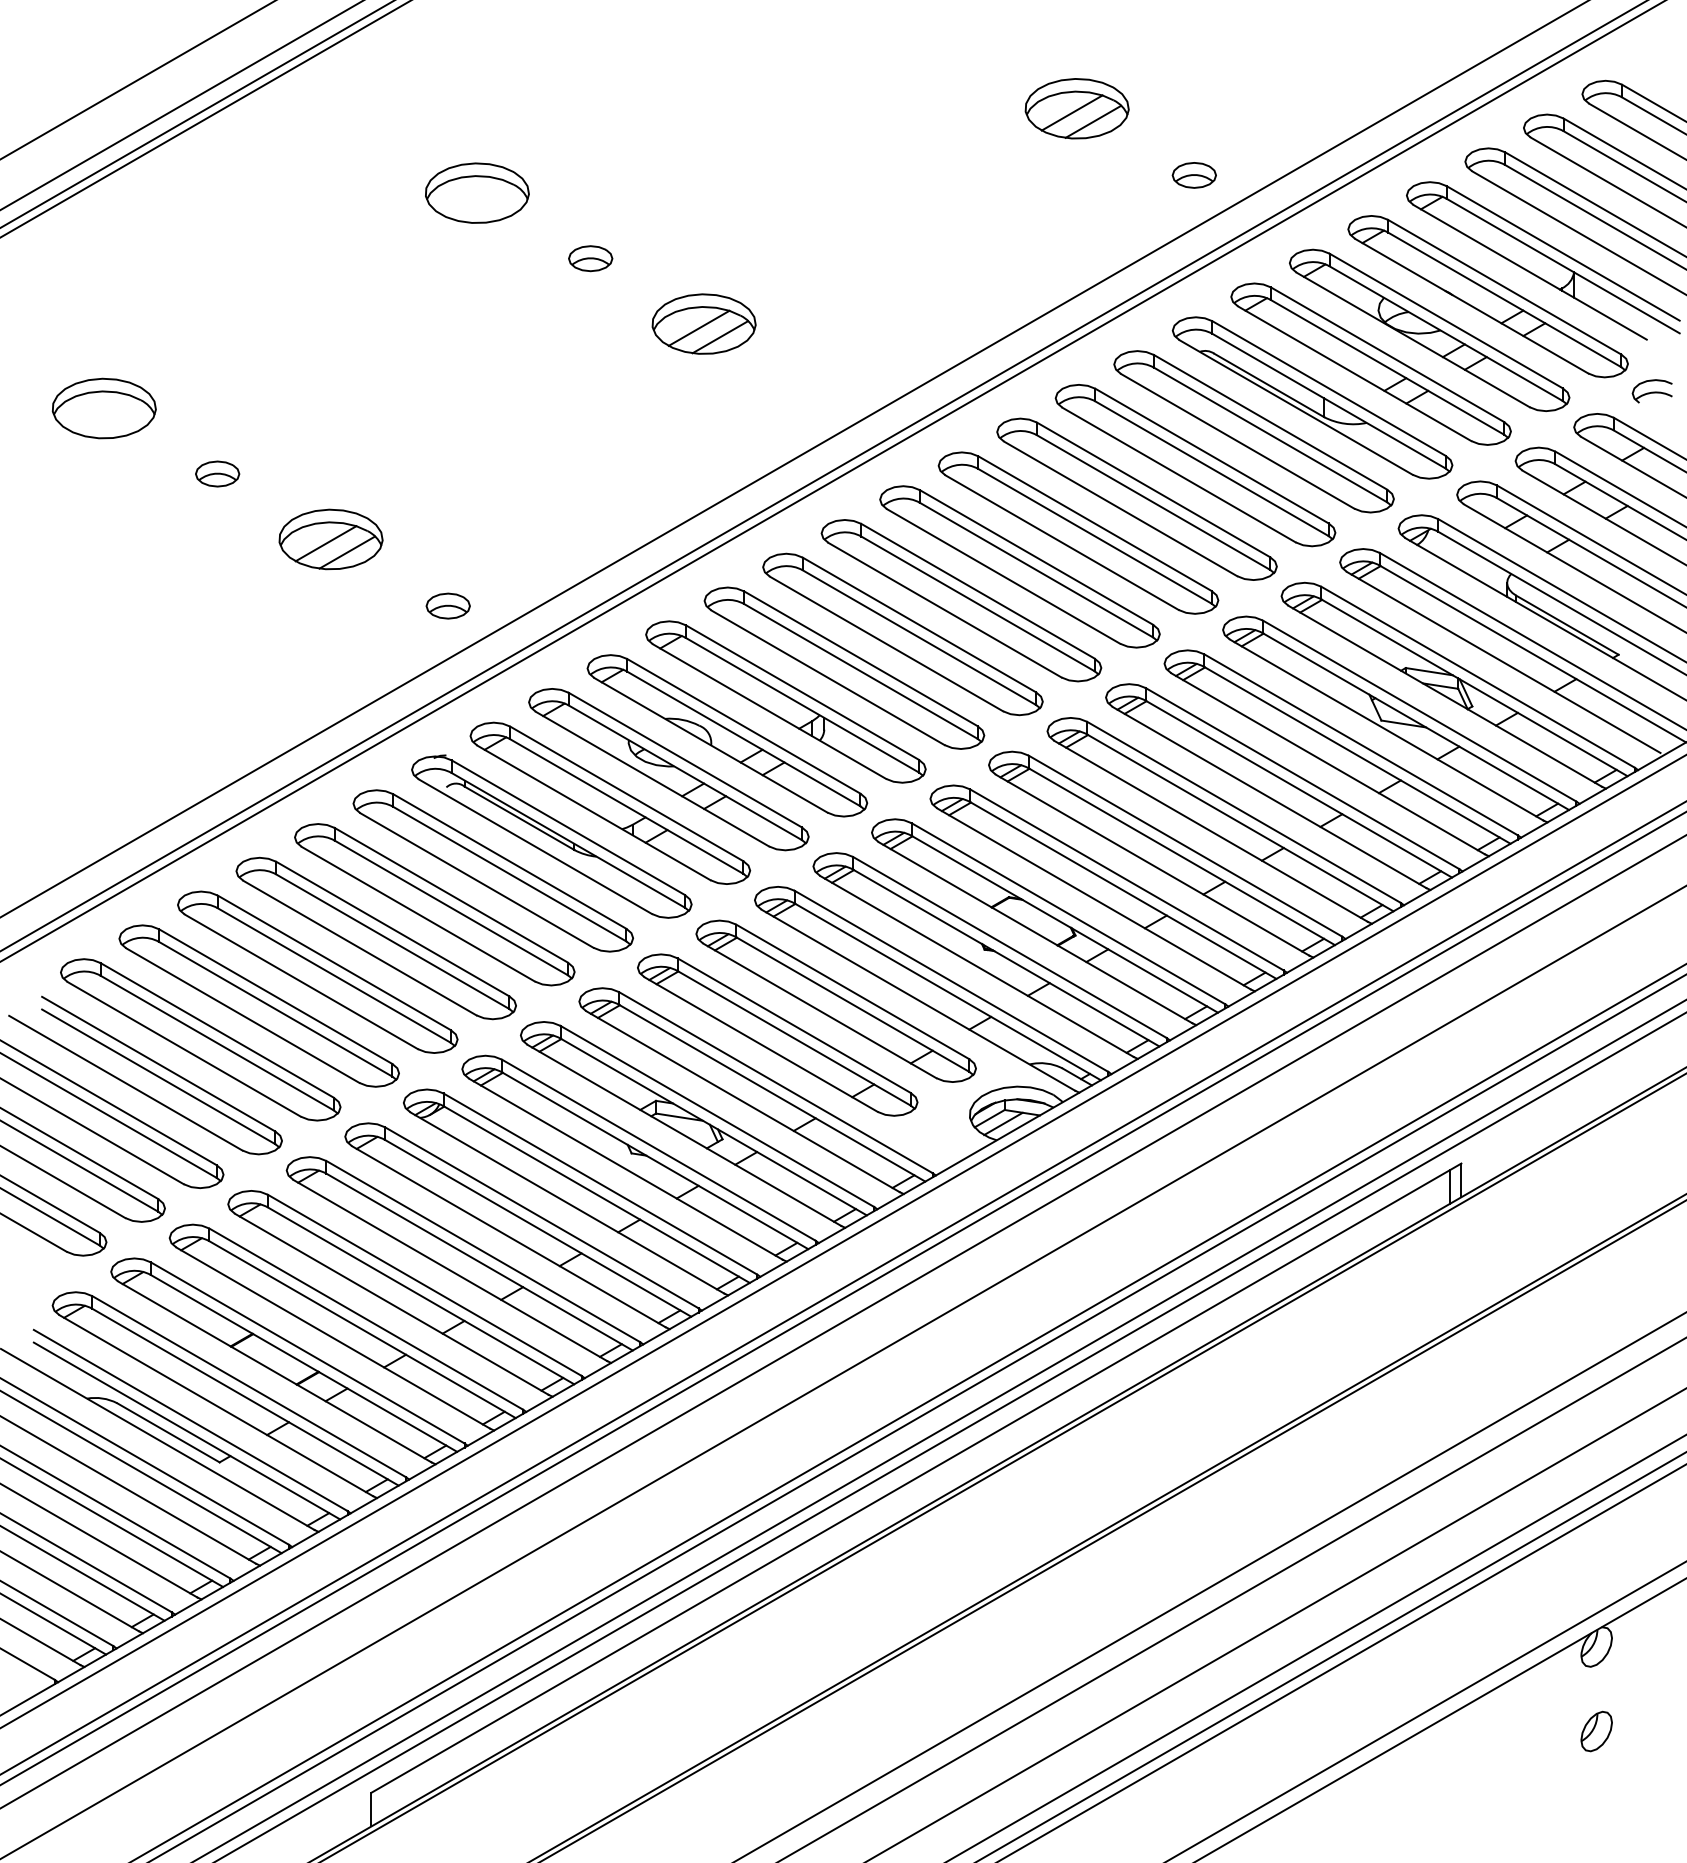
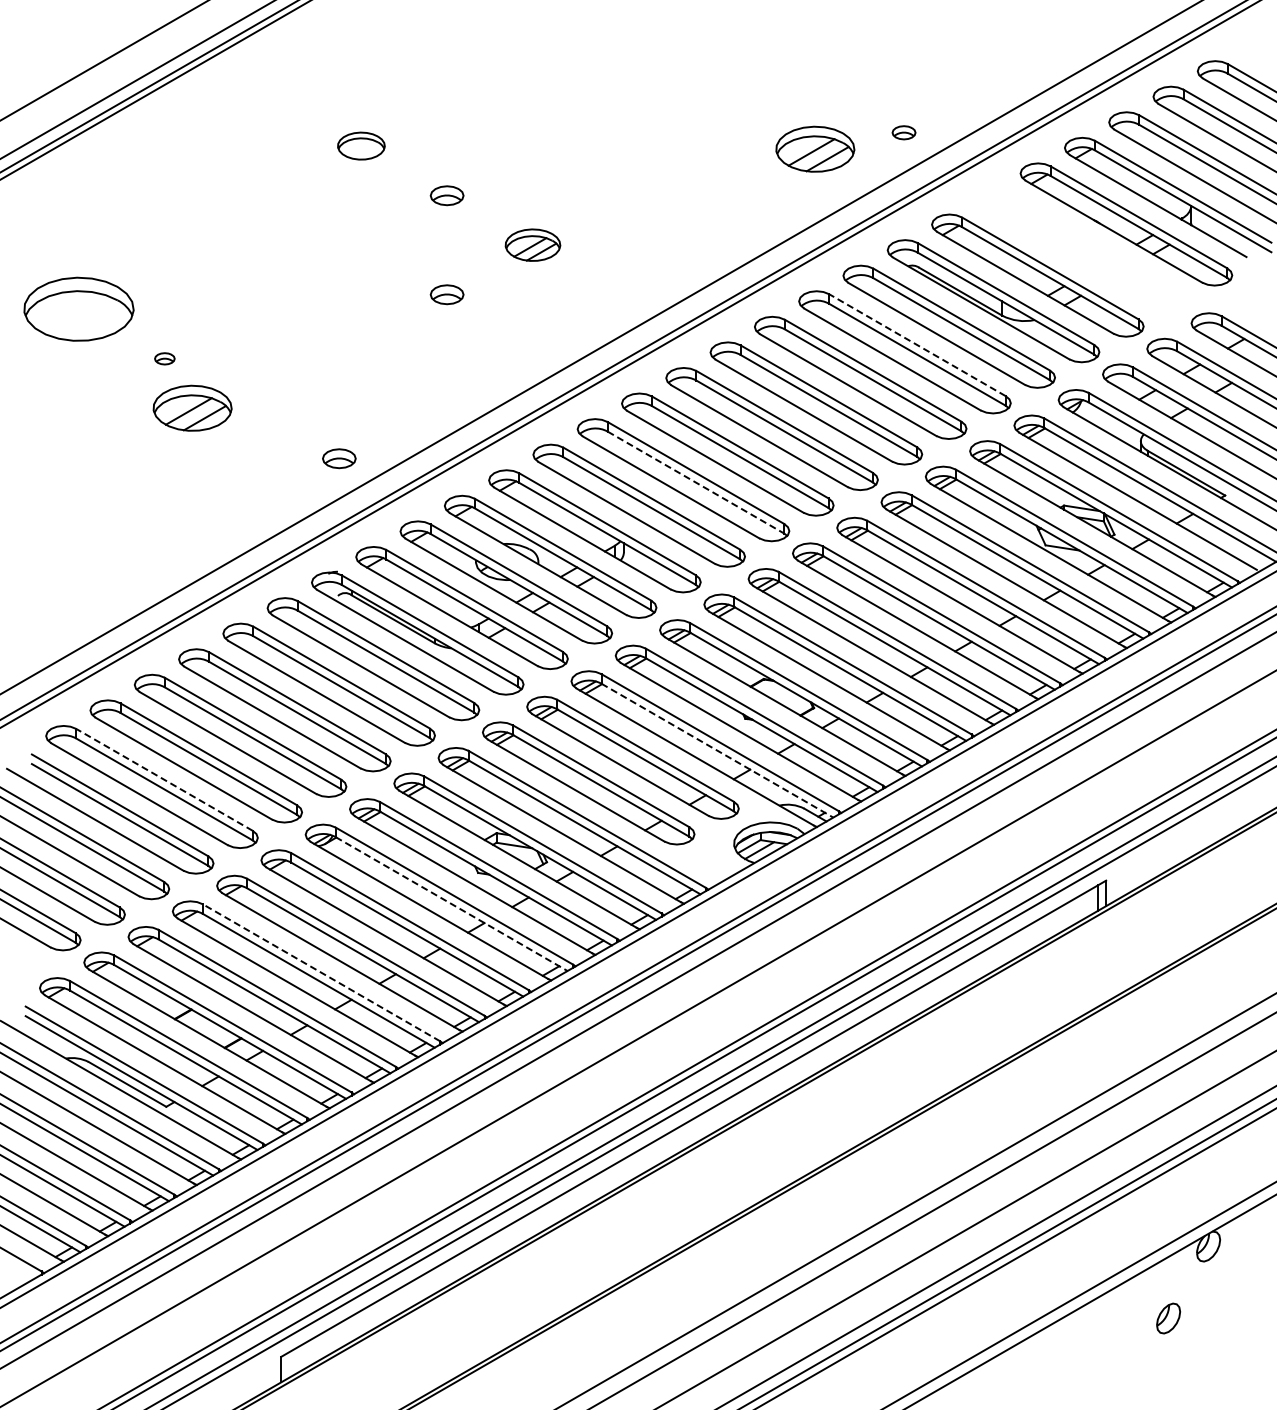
part: (1077, 107) -> (815, 148), moved
part: (1193, 175) -> (903, 132), size x0.7
part: (477, 192) -> (361, 145), size x0.6
part: (703, 323) -> (532, 244), size x0.7
part: (1428, 329) -> (1081, 249), removed
part: (589, 389) -> (446, 294), added
part: (1652, 390) -> (1250, 295), removed
part: (103, 407) -> (78, 308), size x1.4
line: (1212, 456) -> (917, 345), solid -> dashed
part: (217, 473) -> (164, 358), size x0.6
part: (330, 538) -> (192, 407), moved
line: (918, 637) -> (695, 482), solid -> dashed
line: (947, 991) -> (717, 750), solid -> dashed
line: (217, 1029) -> (164, 779), solid -> dashed
line: (596, 1195) -> (451, 904), solid -> dashed
line: (424, 1284) -> (321, 972), solid -> dashed
part: (1596, 1731) -> (1168, 1318), moved

